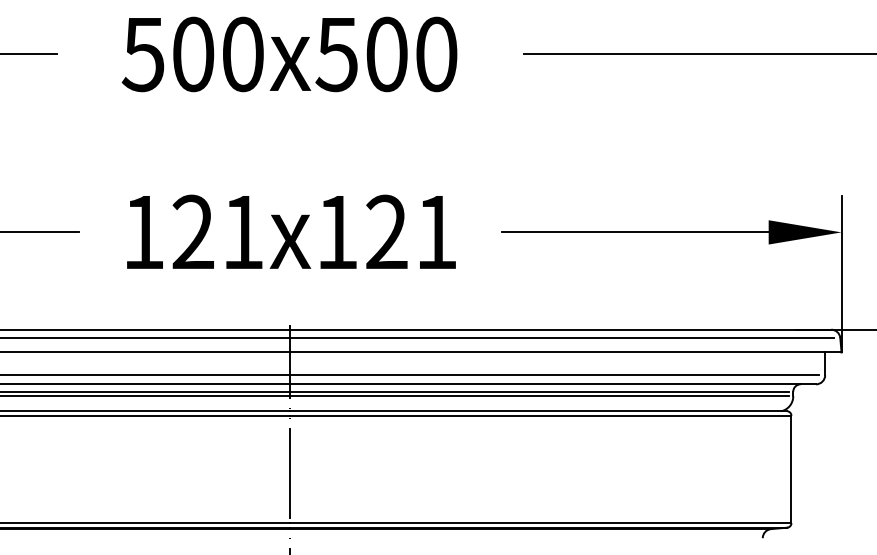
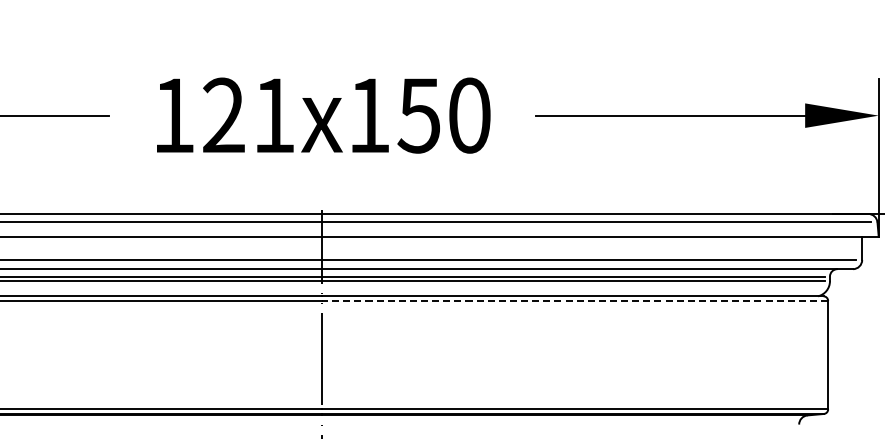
text: (411, 232) -> (444, 115), 121 -> 150
line: (540, 415) -> (574, 300), solid -> dashed

